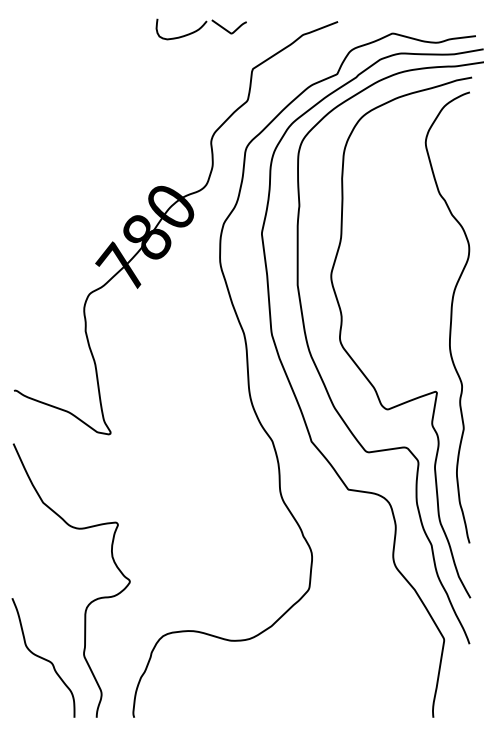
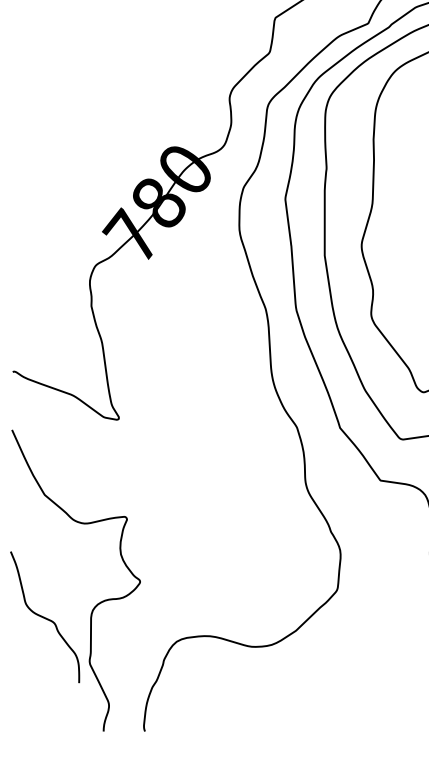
curve: (43, 657) -> (45, 616), moved

